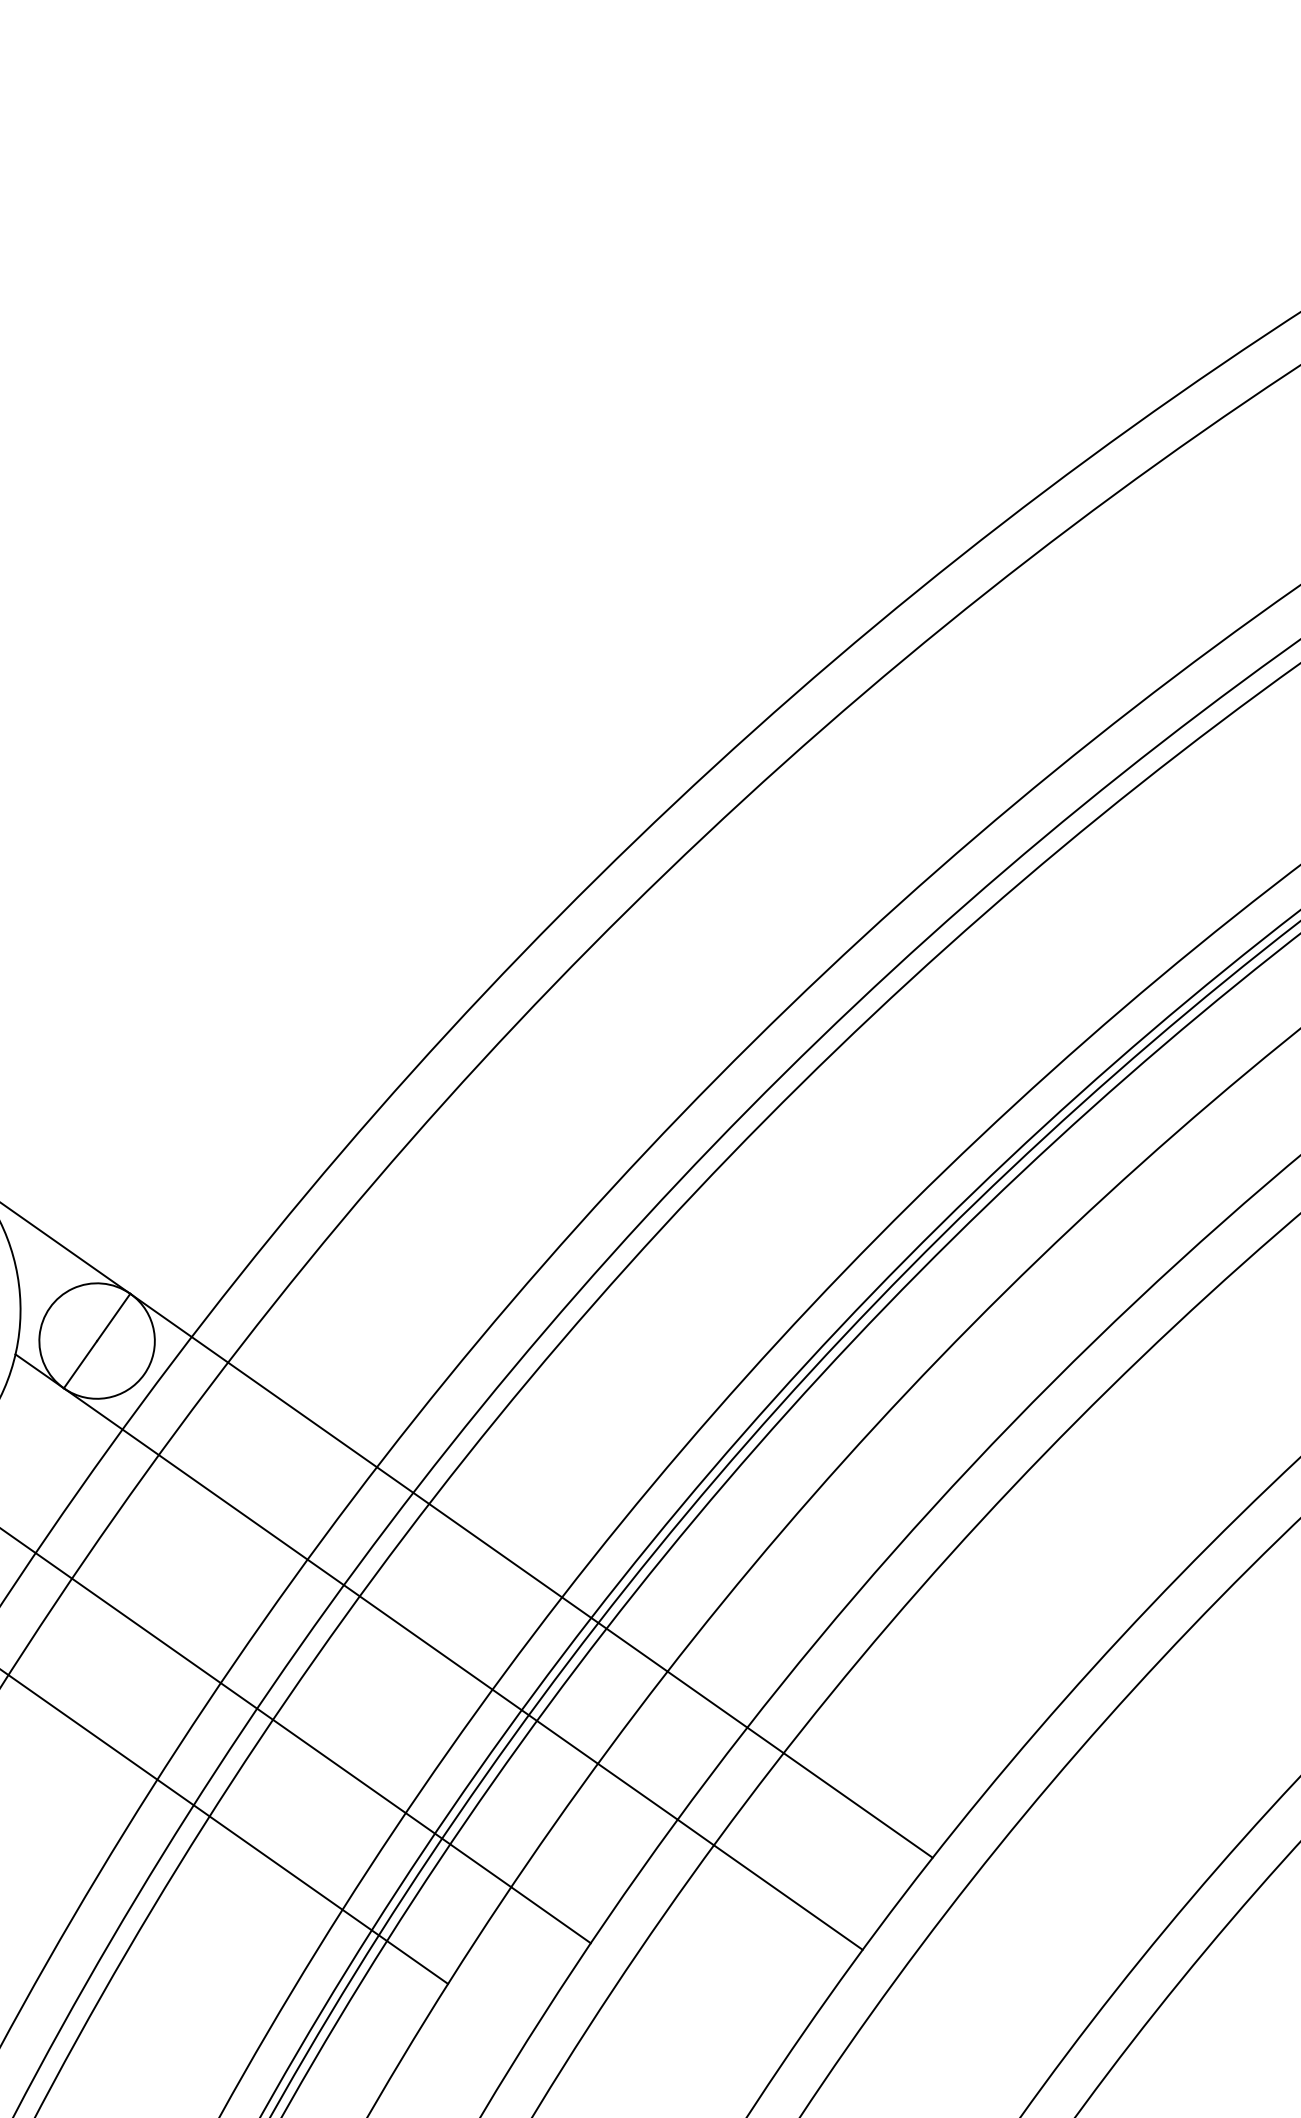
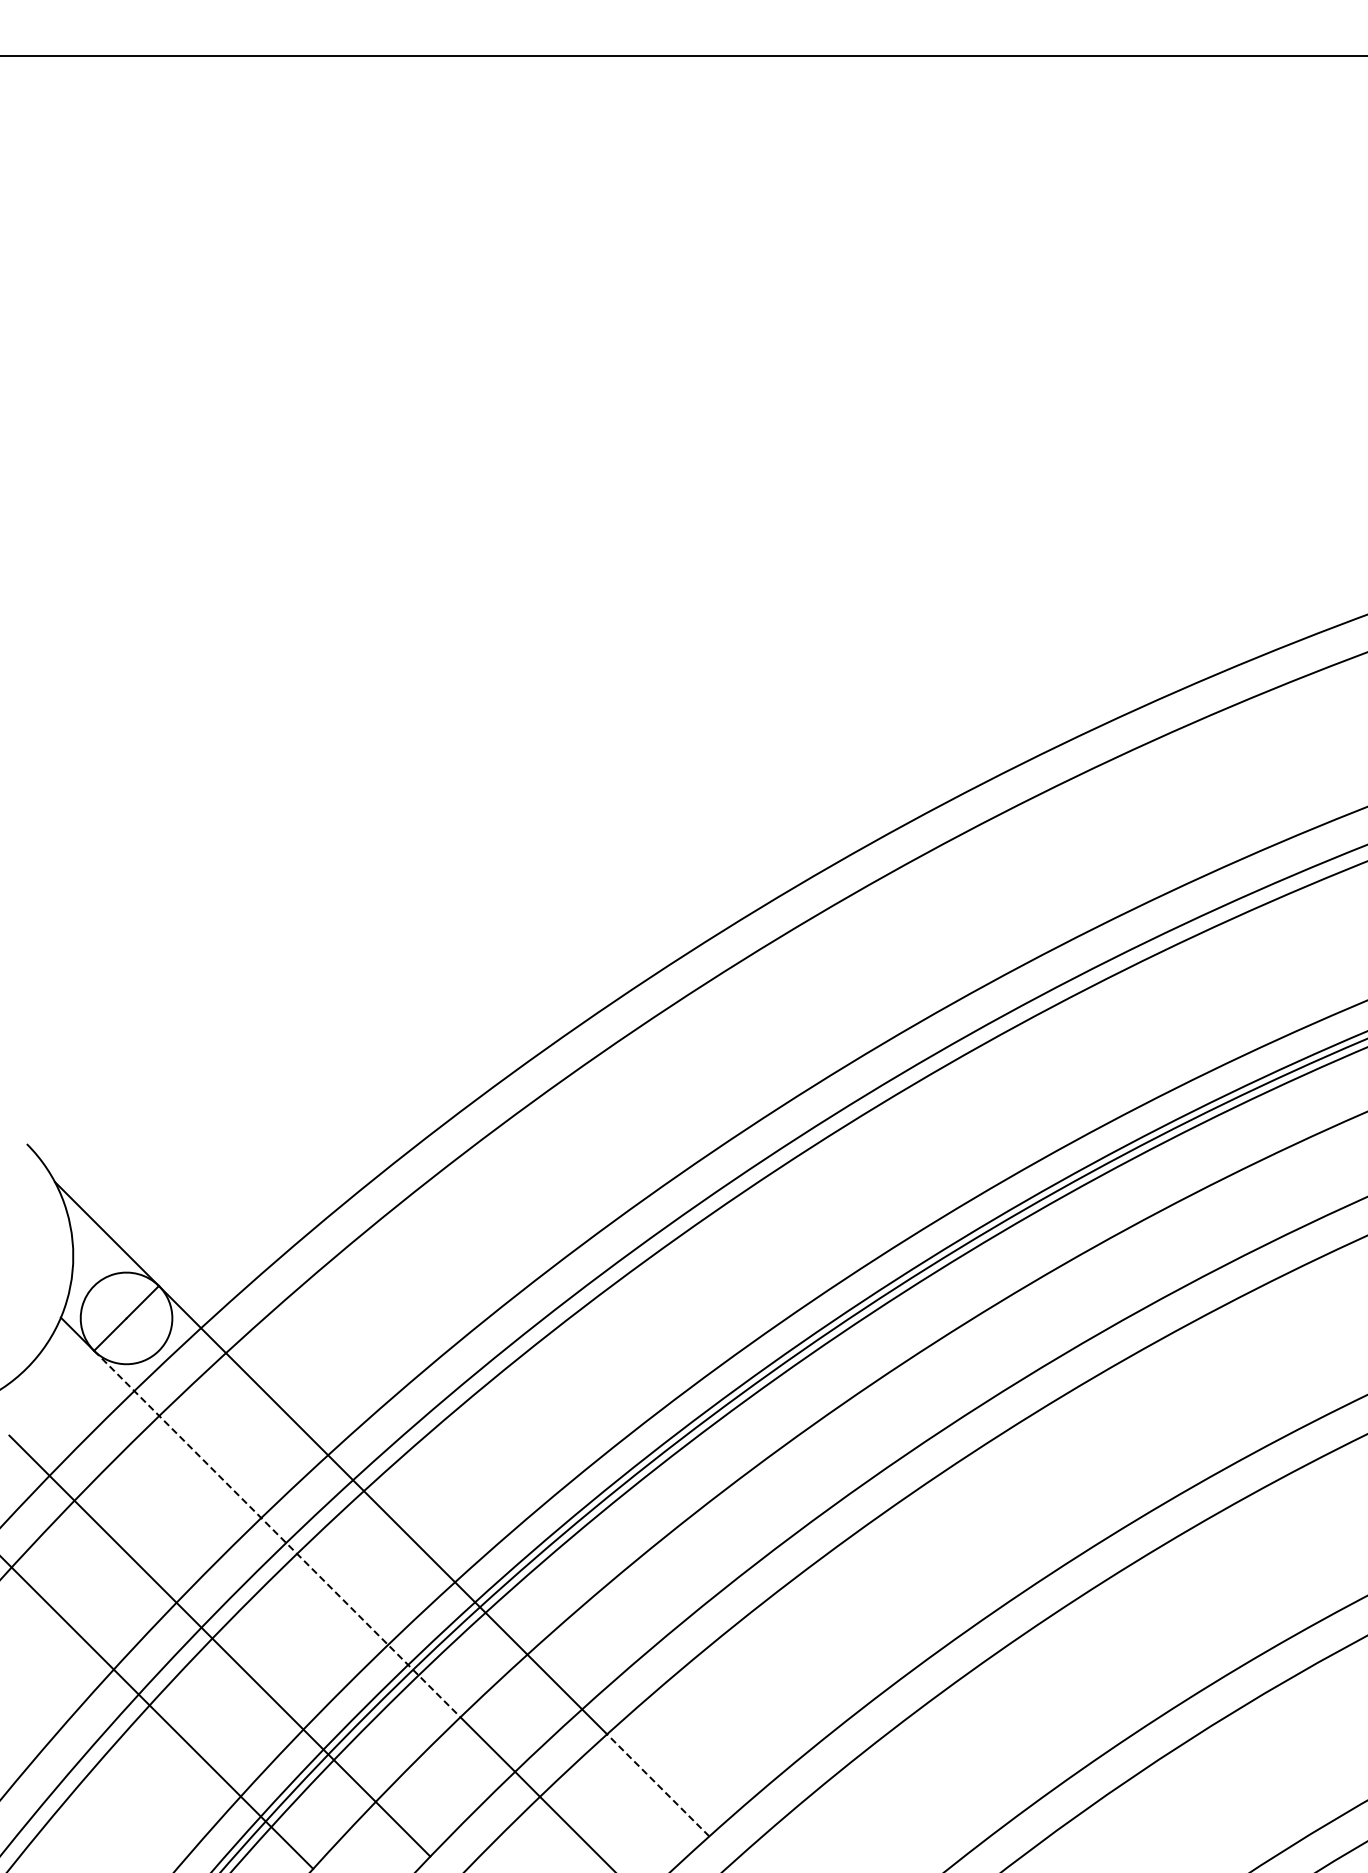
line: (331, 1576) -> (277, 1534), solid -> dashed
line: (857, 1805) -> (657, 1785), solid -> dashed

